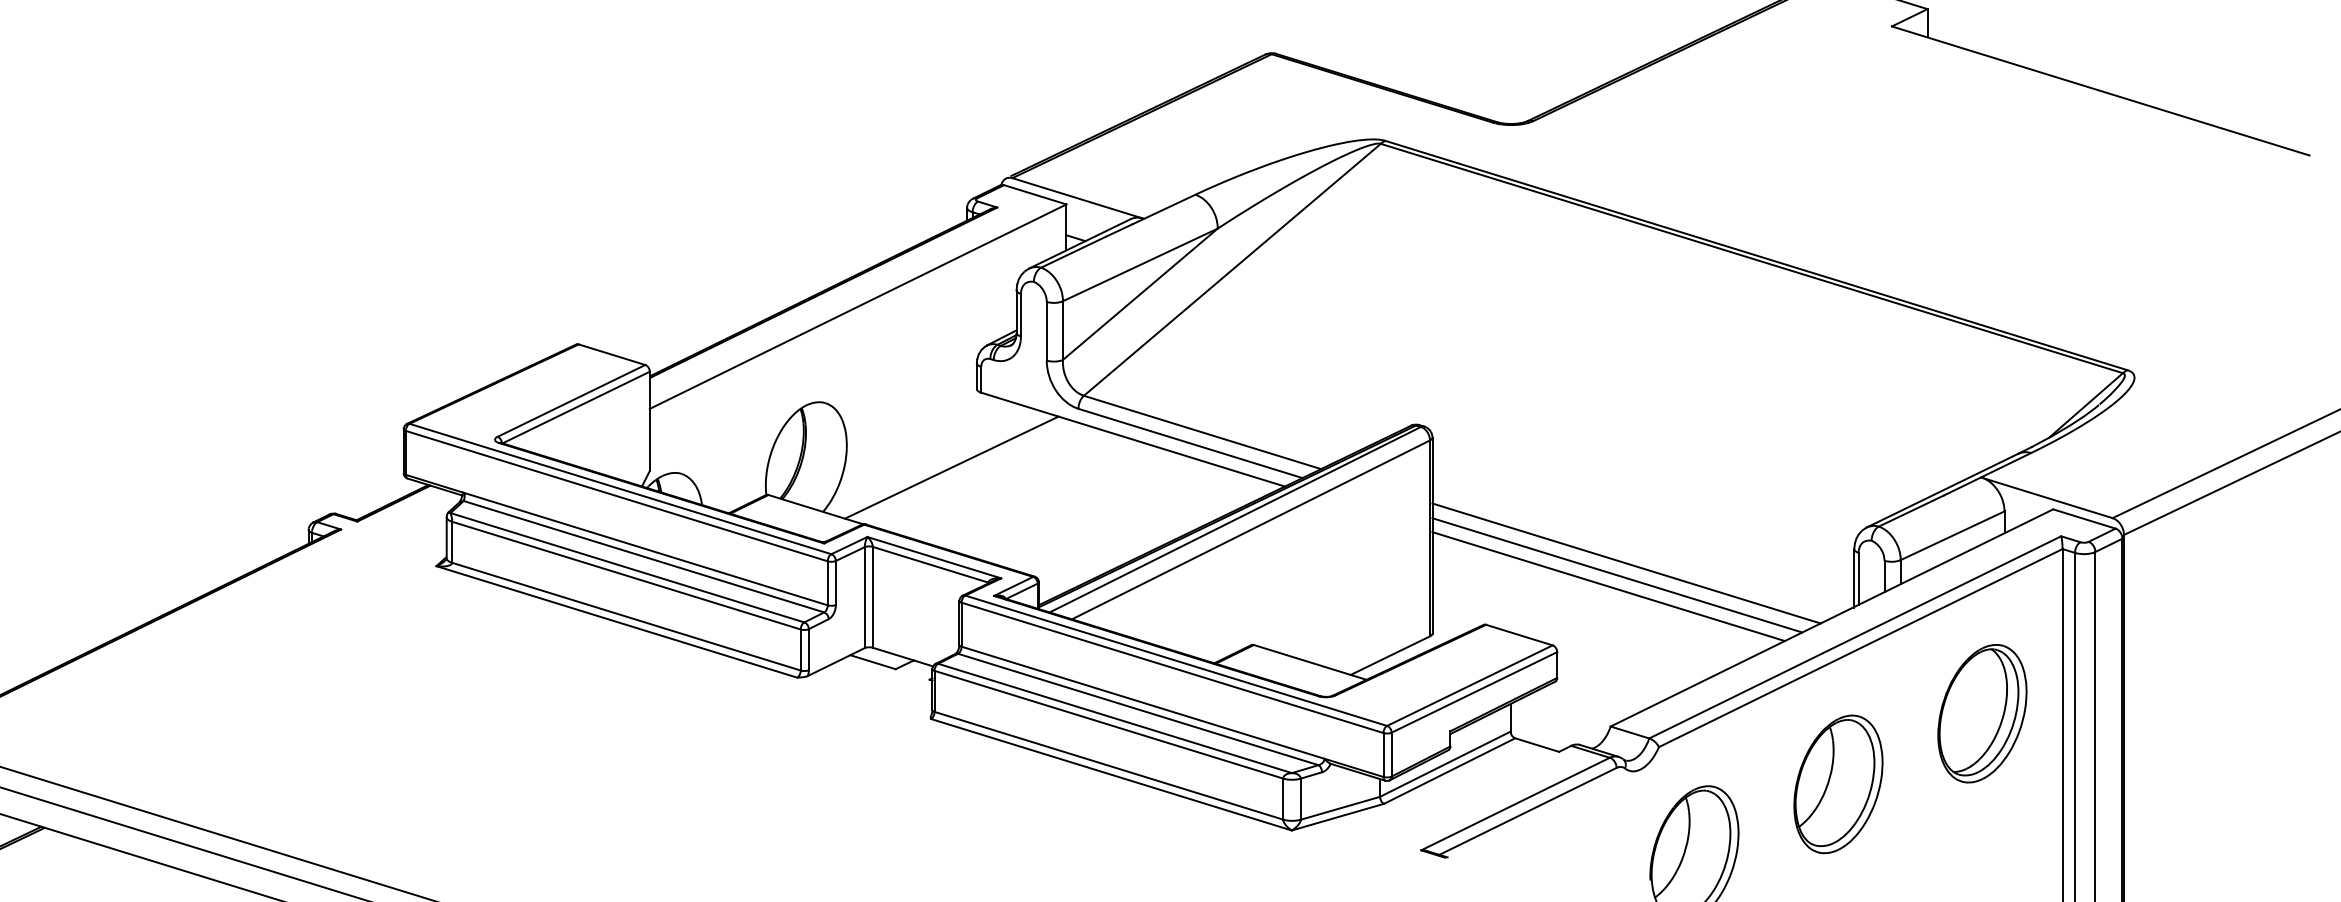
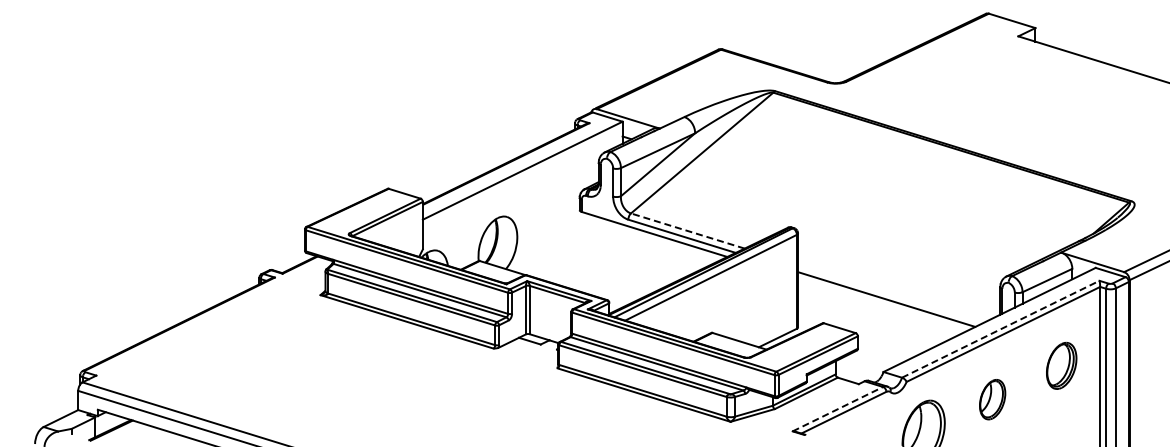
line: (1201, 433) -> (687, 231), solid -> dashed
line: (951, 466) -> (567, 247), removed
line: (1627, 562) -> (891, 293), removed
line: (1608, 585) -> (882, 304), removed
line: (1854, 637) -> (1000, 329), solid -> dashed
part: (1981, 712) -> (1061, 365), size x0.7
part: (1837, 783) -> (992, 399), size x0.6
line: (1516, 802) -> (838, 408), solid -> dashed

